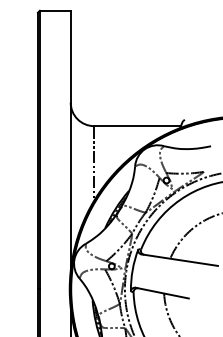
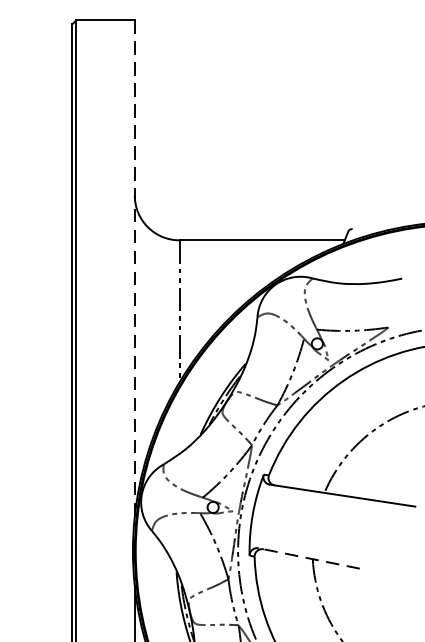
line: (70, 141) -> (134, 269), solid -> dashed
line: (161, 293) -> (307, 559), solid -> dashed

